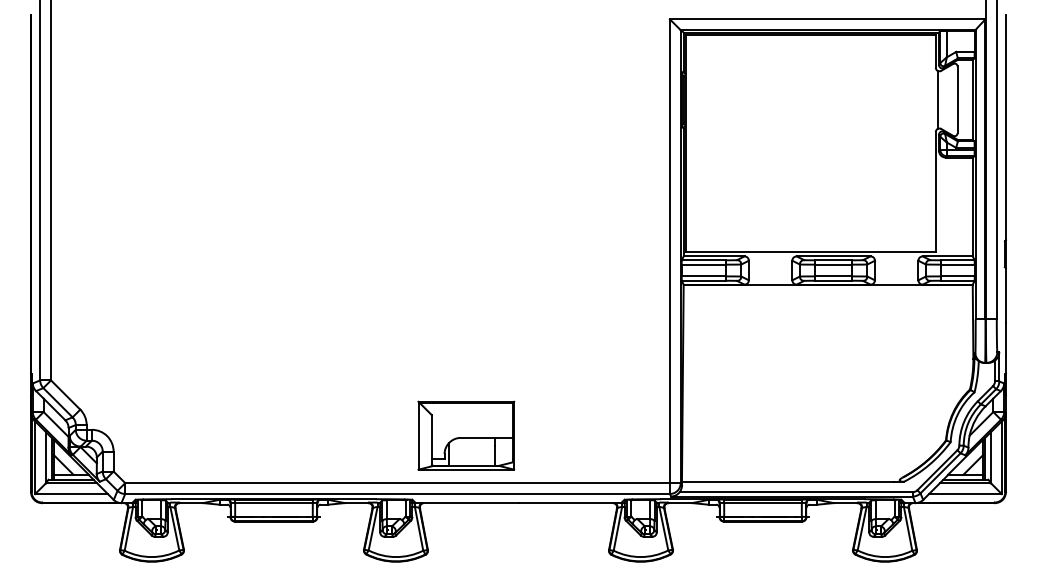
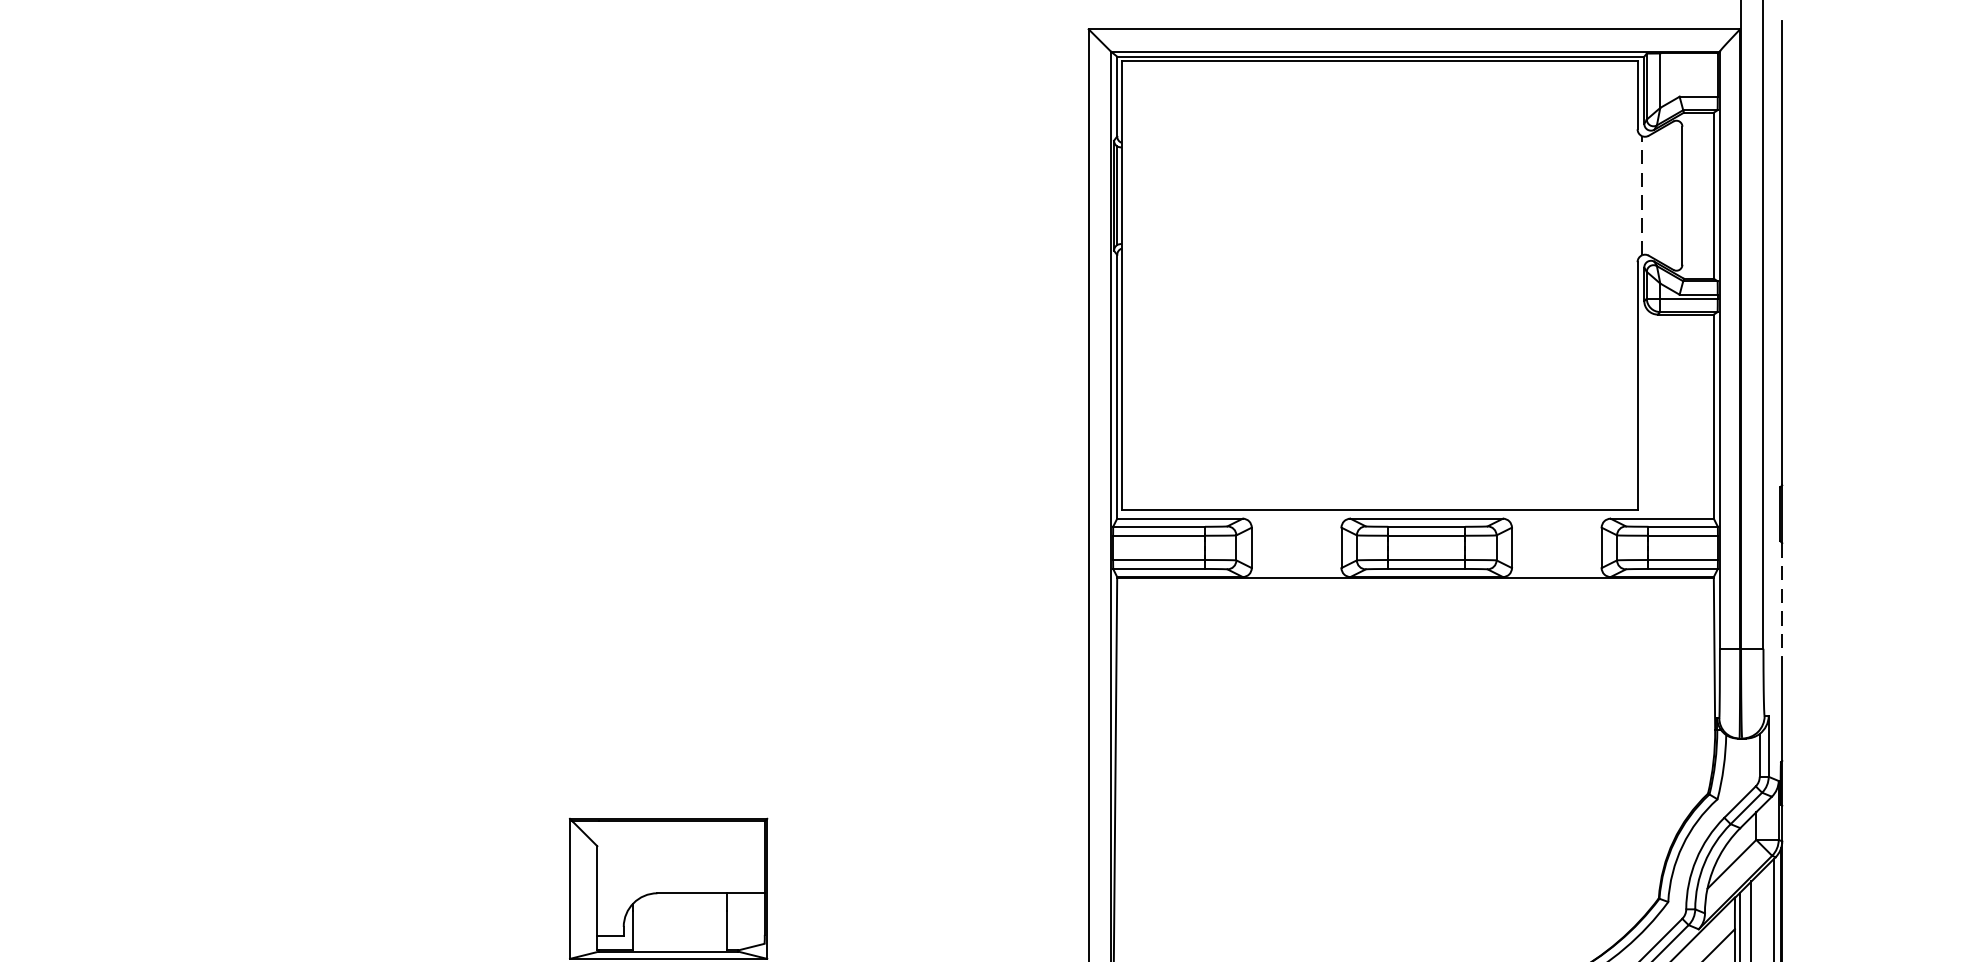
line: (937, 99) -> (1641, 194), solid -> dashed
line: (1005, 295) -> (1781, 599), solid -> dashed

